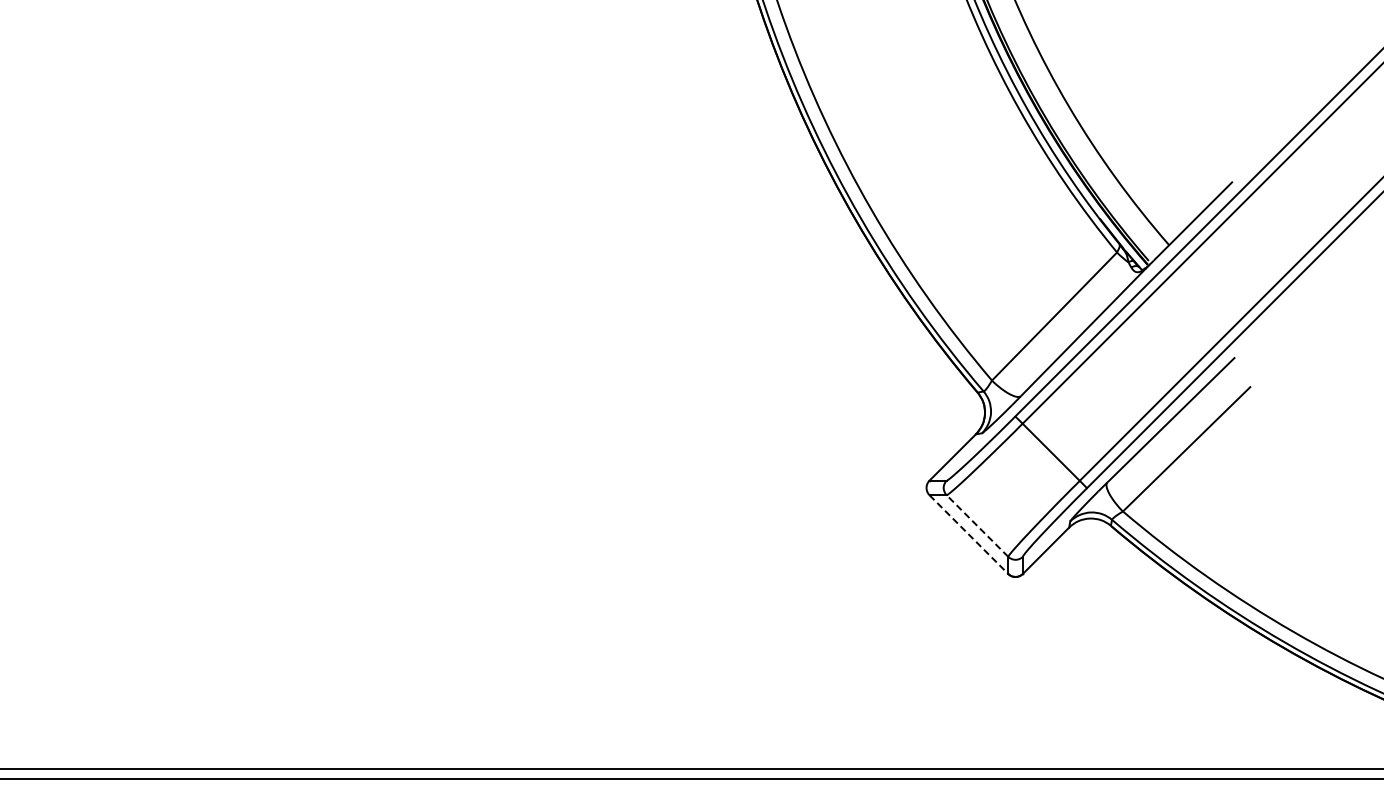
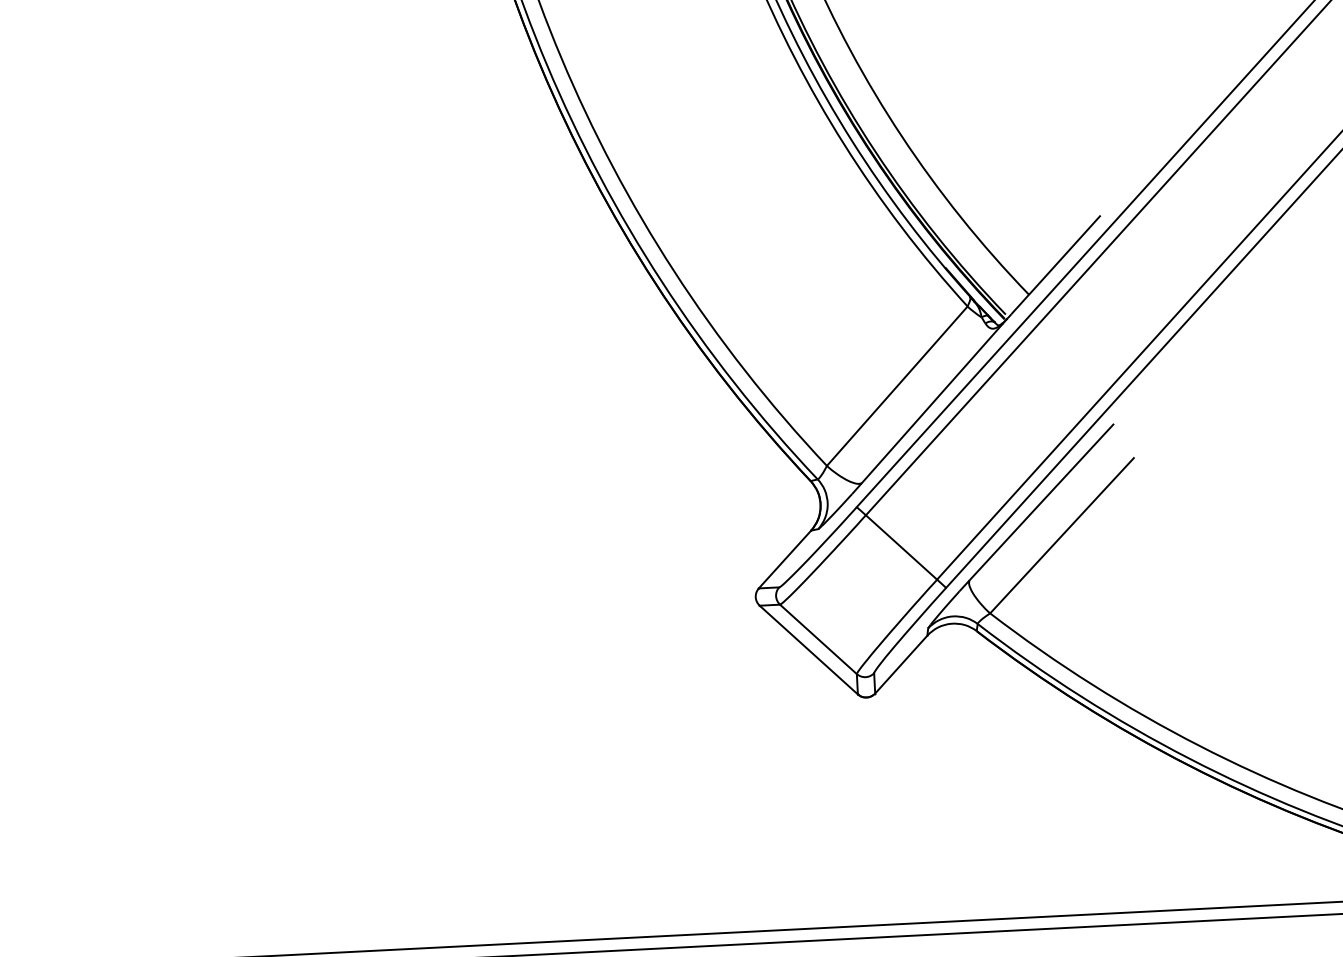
line: (977, 526) -> (818, 639), dashed -> solid
line: (968, 534) -> (808, 649), dashed -> solid

